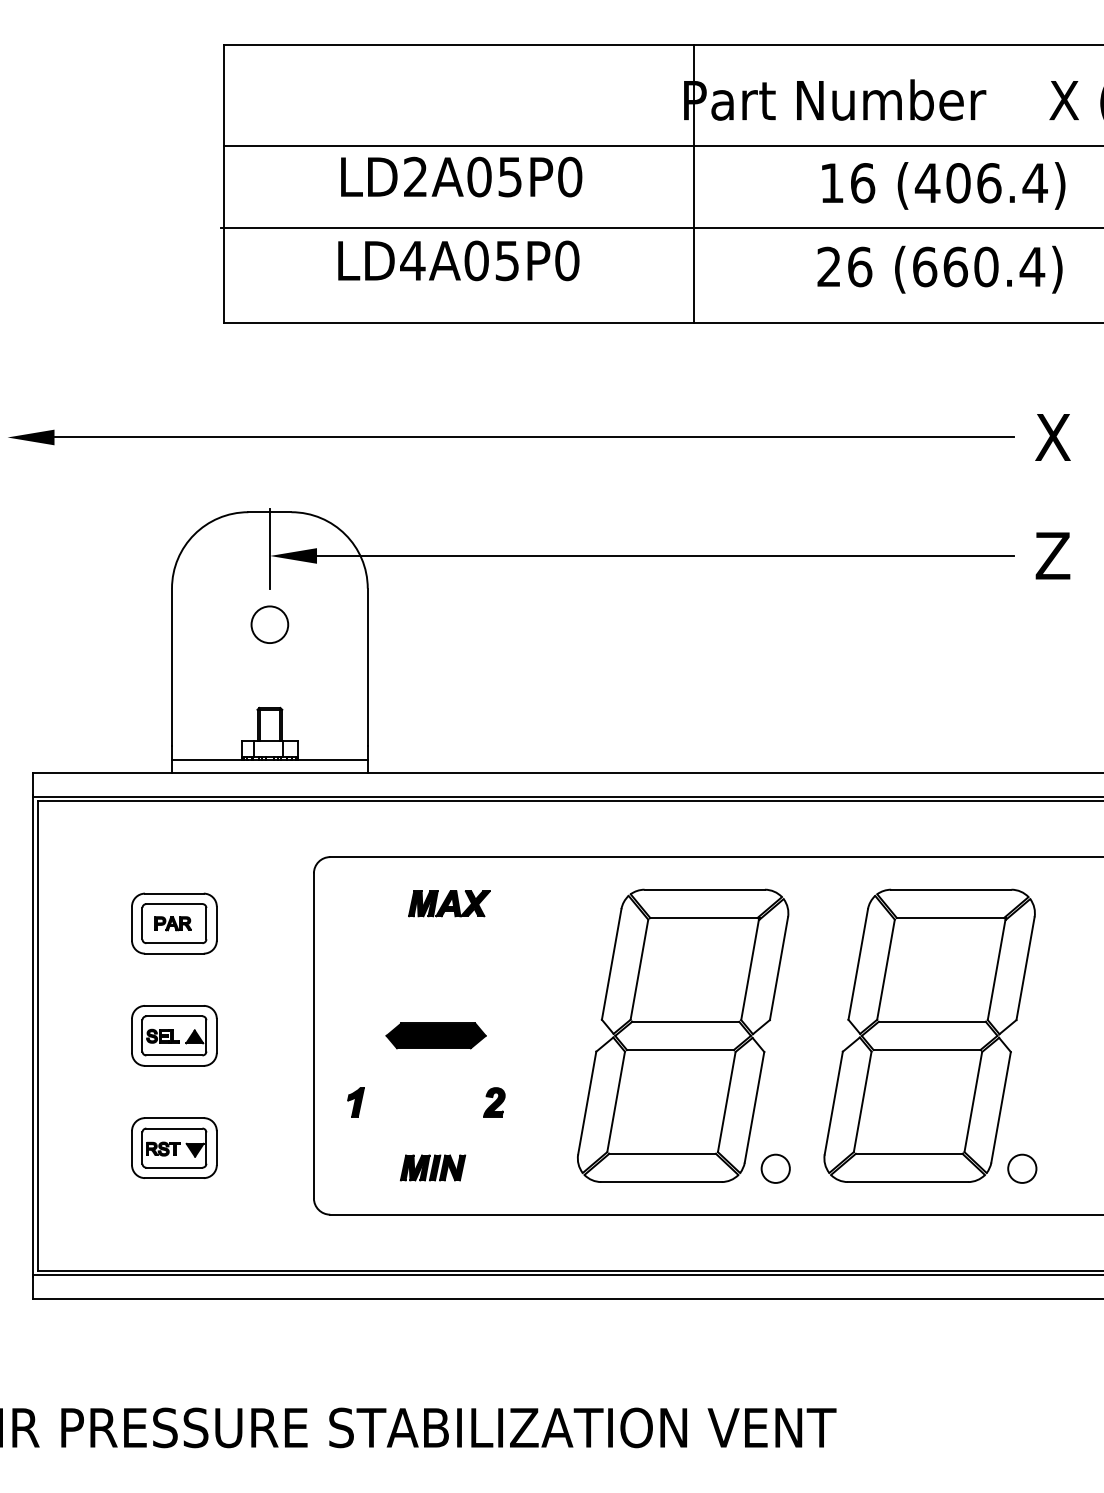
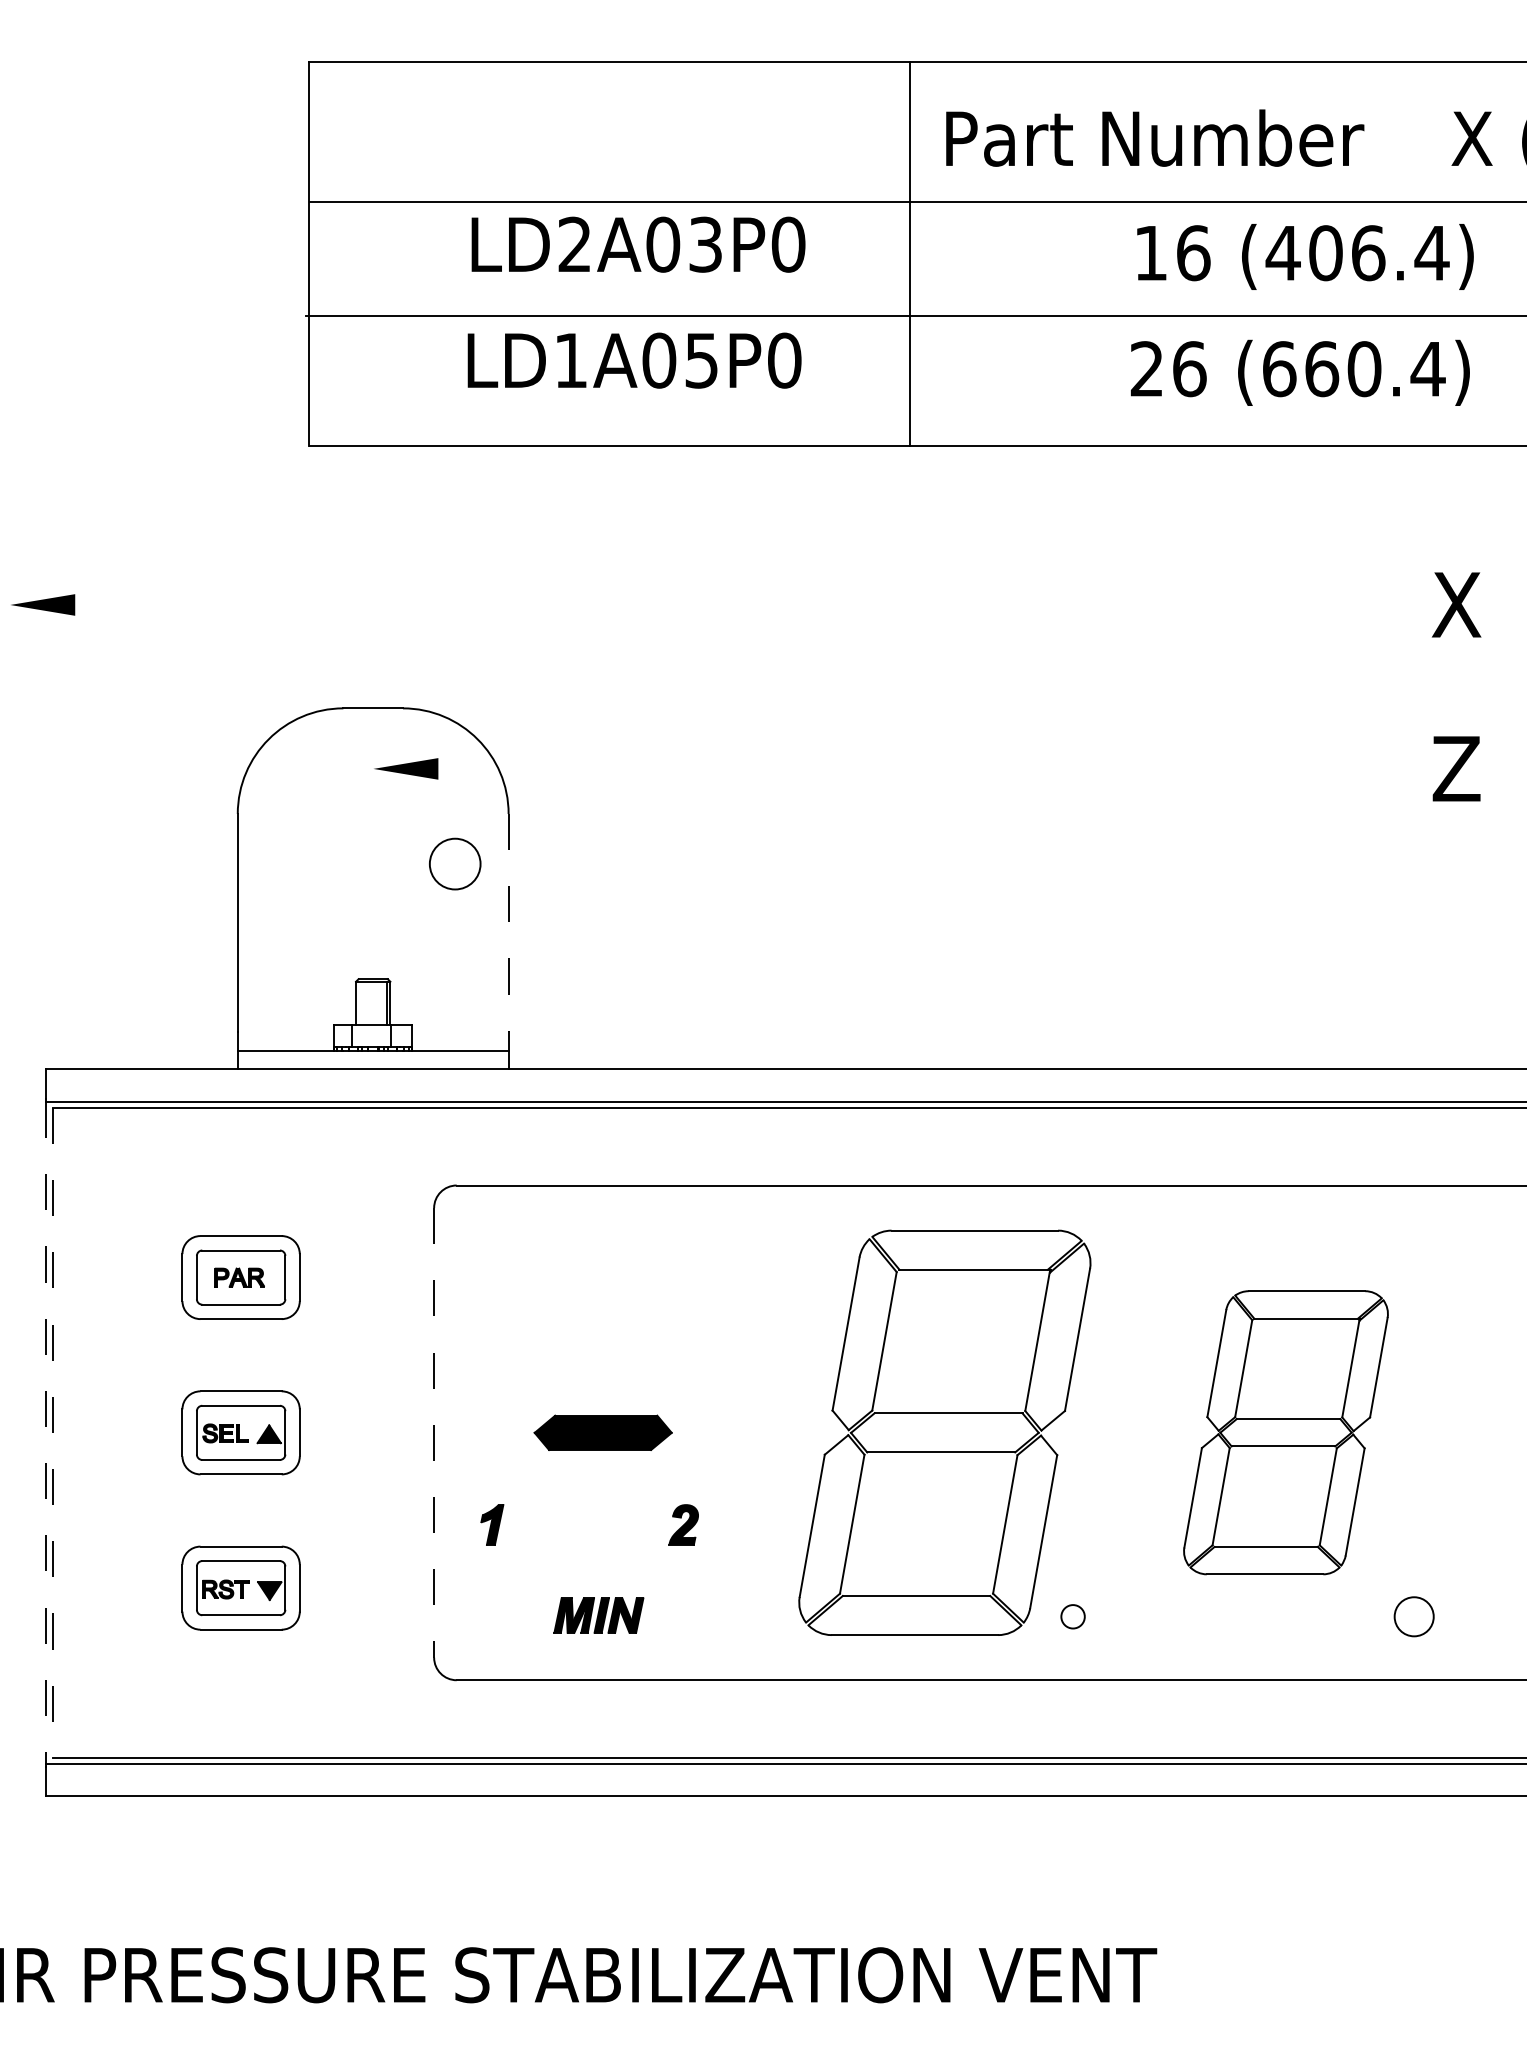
text: (510, 176) -> (705, 244), LD2A05P0 -> LD2A03P0
line: (693, 183) -> (909, 253), moved
text: (412, 260) -> (570, 360), LD4A05P0 -> LD1A05P0
line: (533, 437) -> (738, 604), removed
line: (270, 548) -> (373, 758), removed
line: (665, 555) -> (920, 768), removed
circle: (270, 624) -> (455, 863), moved
line: (367, 666) -> (508, 922), solid -> dashed
line: (259, 724) -> (359, 1002), removed
part: (449, 904) -> (621, 1250), removed
line: (33, 1035) -> (45, 1432), solid -> dashed
line: (314, 1035) -> (434, 1432), solid -> dashed
part: (929, 1035) -> (1285, 1432), size x0.7
line: (38, 1036) -> (52, 1433), solid -> dashed
circle: (775, 1168) -> (1072, 1616), size x0.6

